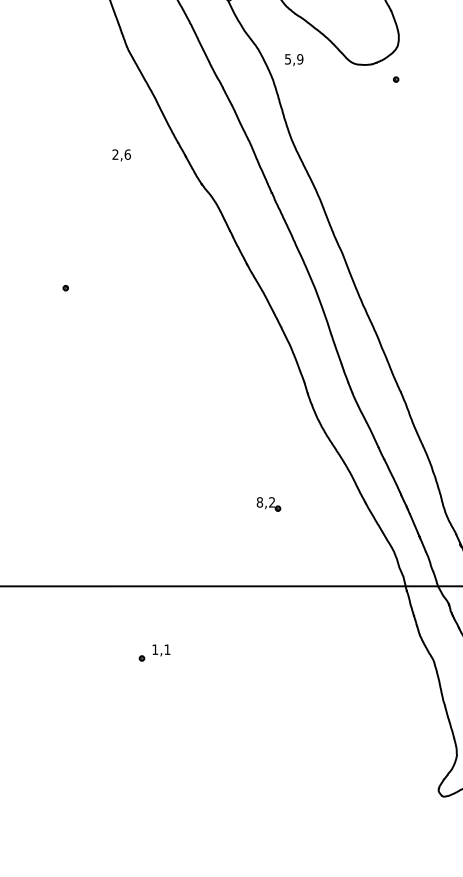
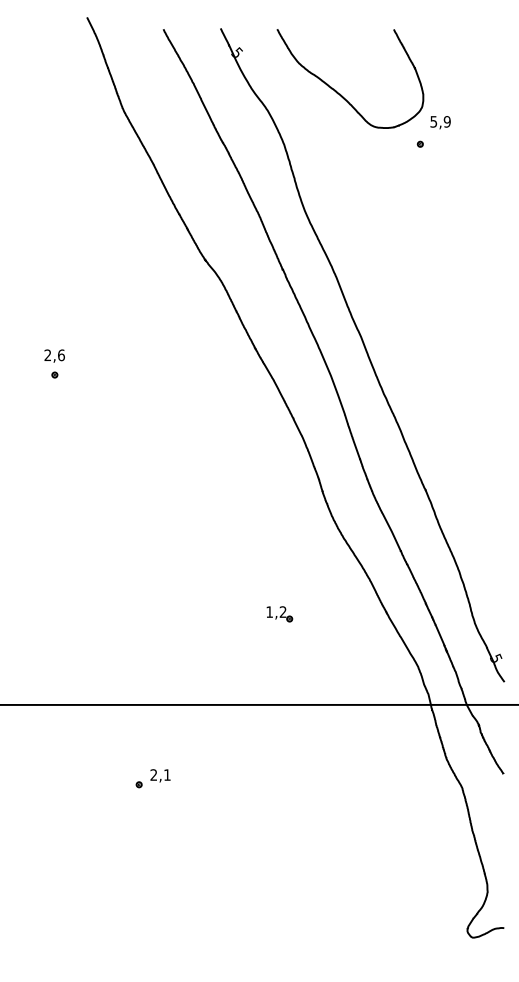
text: (294, 59) -> (440, 122), moved
text: (121, 154) -> (54, 355), moved
text: (259, 501) -> (269, 611), 8,2 -> 1,2
text: (154, 649) -> (153, 774), 1,1 -> 2,1

